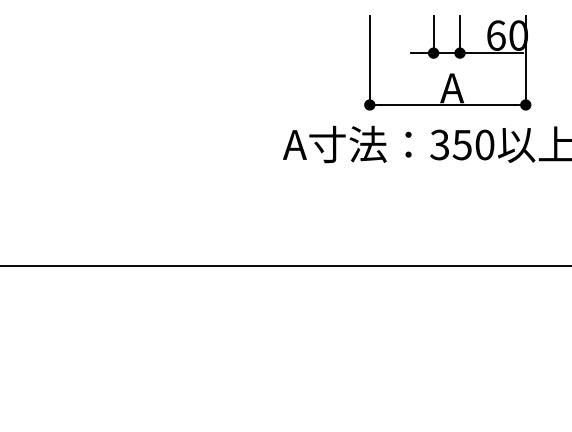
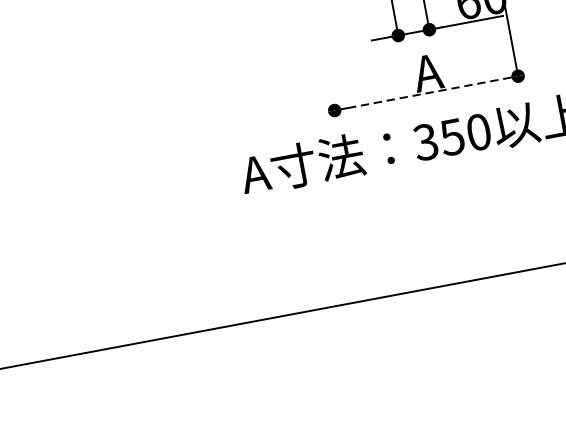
line: (369, 61) -> (324, 59), removed
line: (447, 104) -> (425, 92), solid -> dashed

